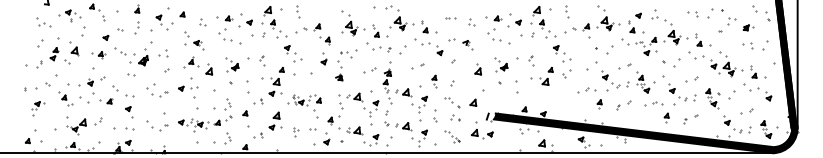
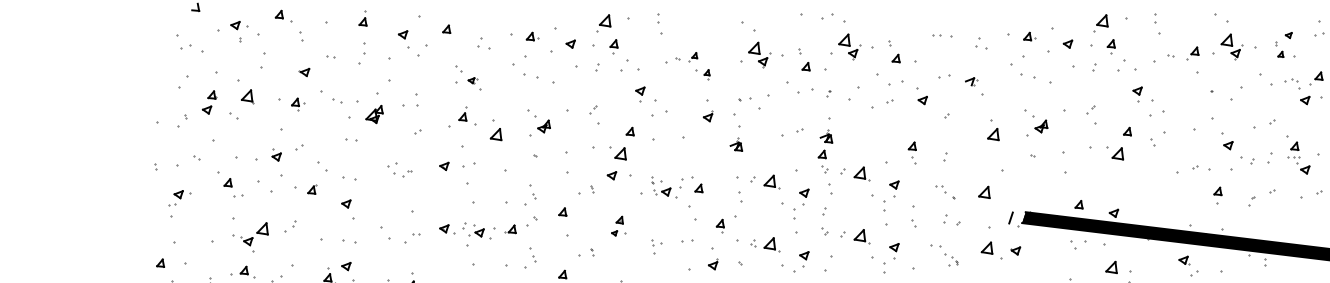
part: (636, 22) -> (1286, 43), size x0.7
part: (312, 34) -> (686, 66), size x0.7
part: (194, 40) -> (468, 77), size x0.7
part: (417, 66) -> (881, 104), moved
part: (157, 90) -> (400, 169), size x0.6
part: (452, 102) -> (945, 191), size x0.7
part: (275, 120) -> (618, 225), size x0.6

